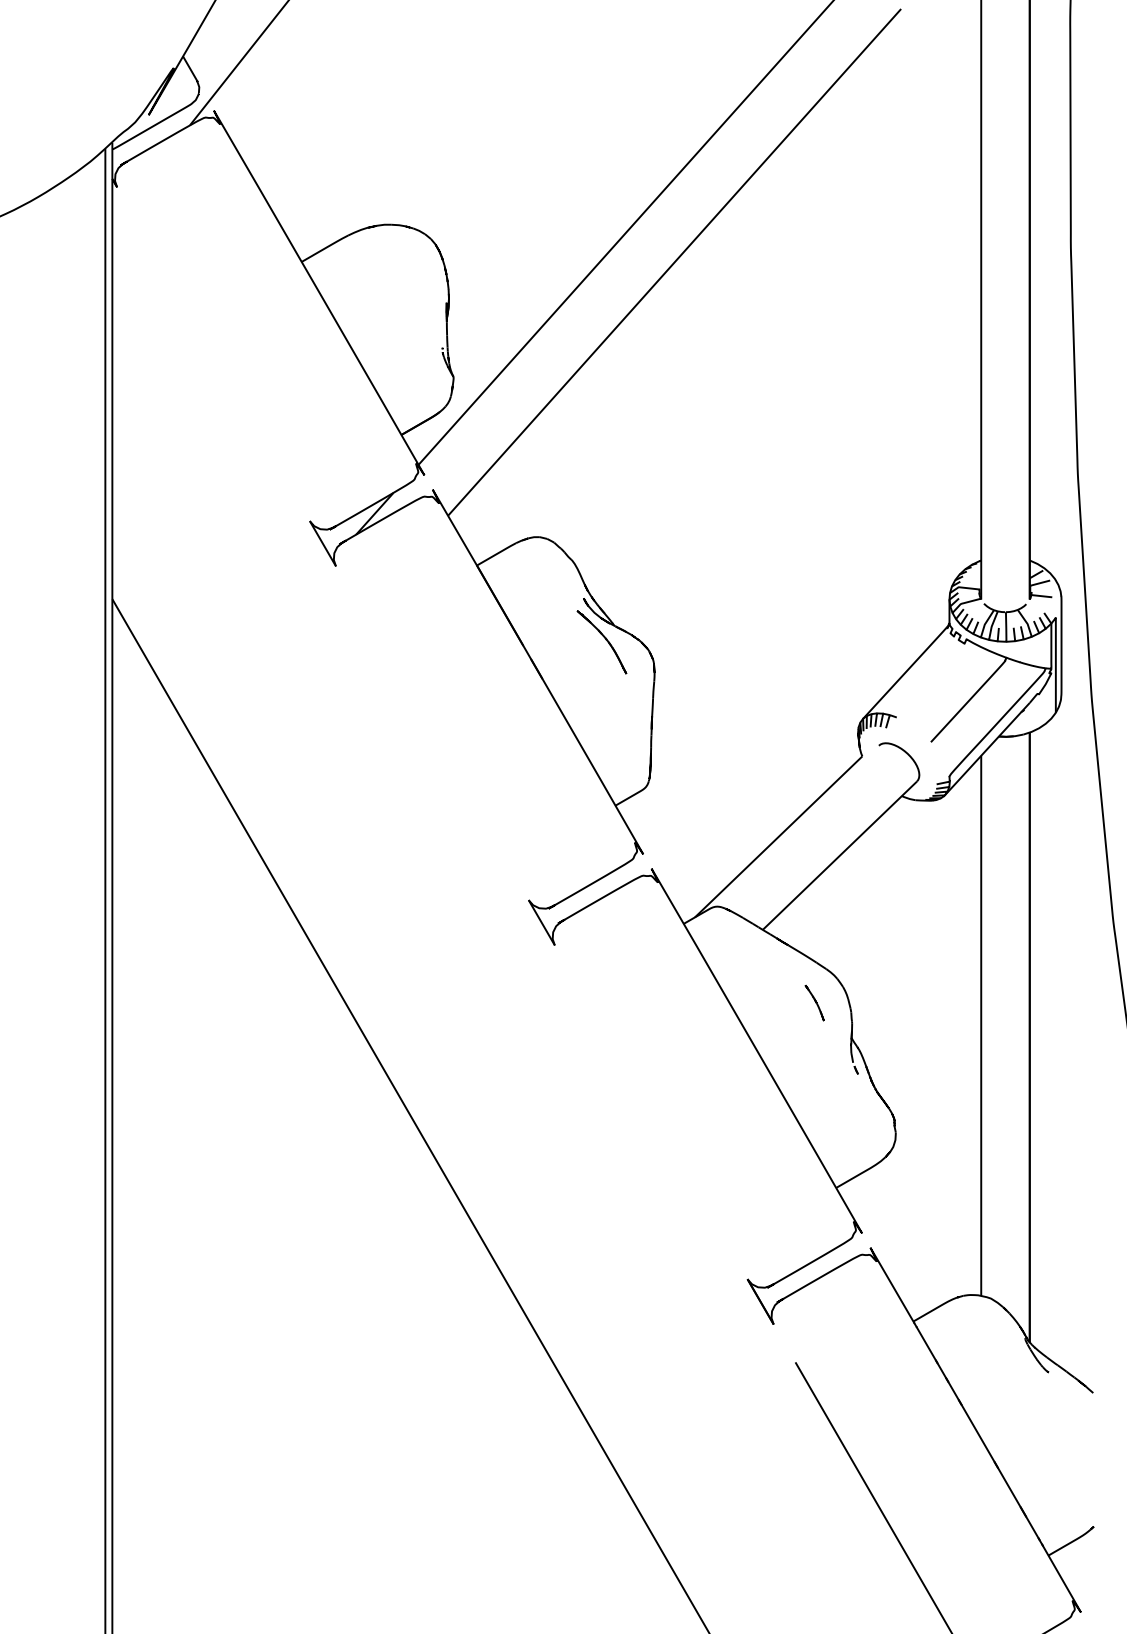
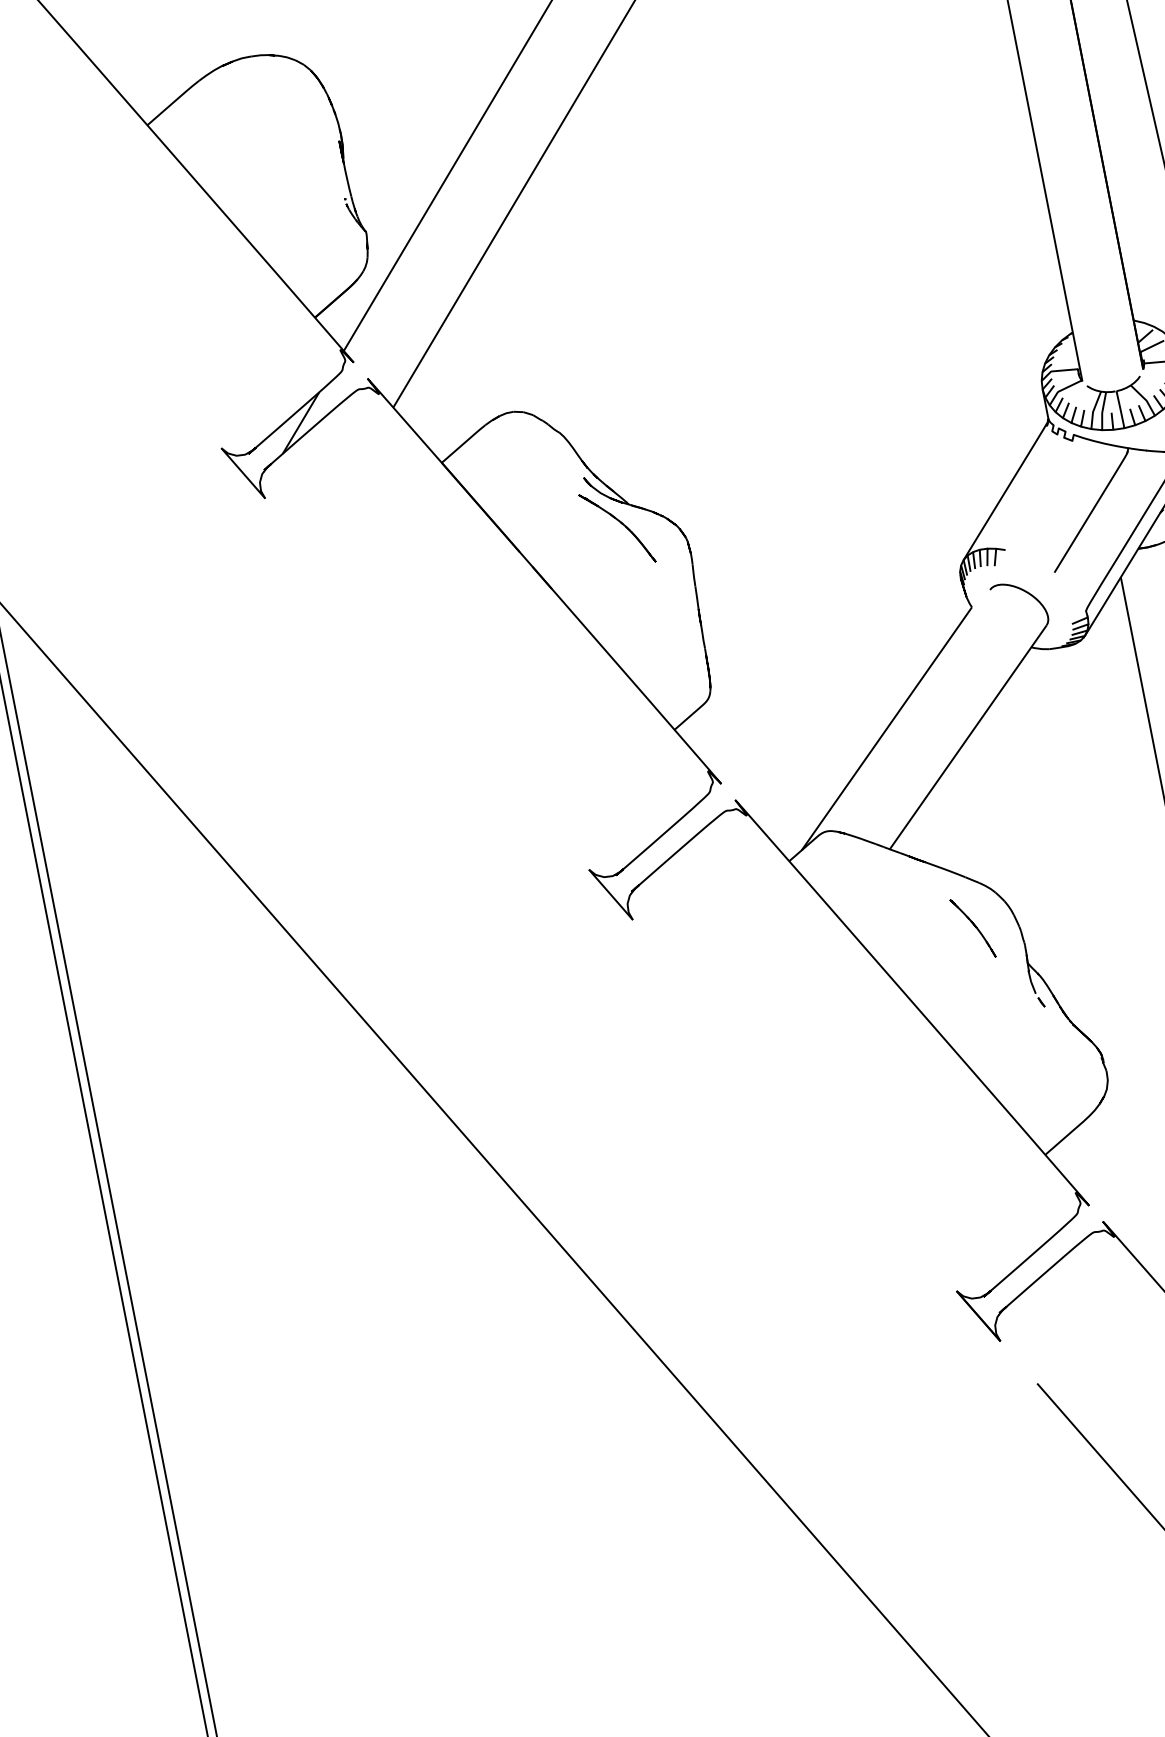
part: (814, 1002) -> (972, 927), size x1.43

